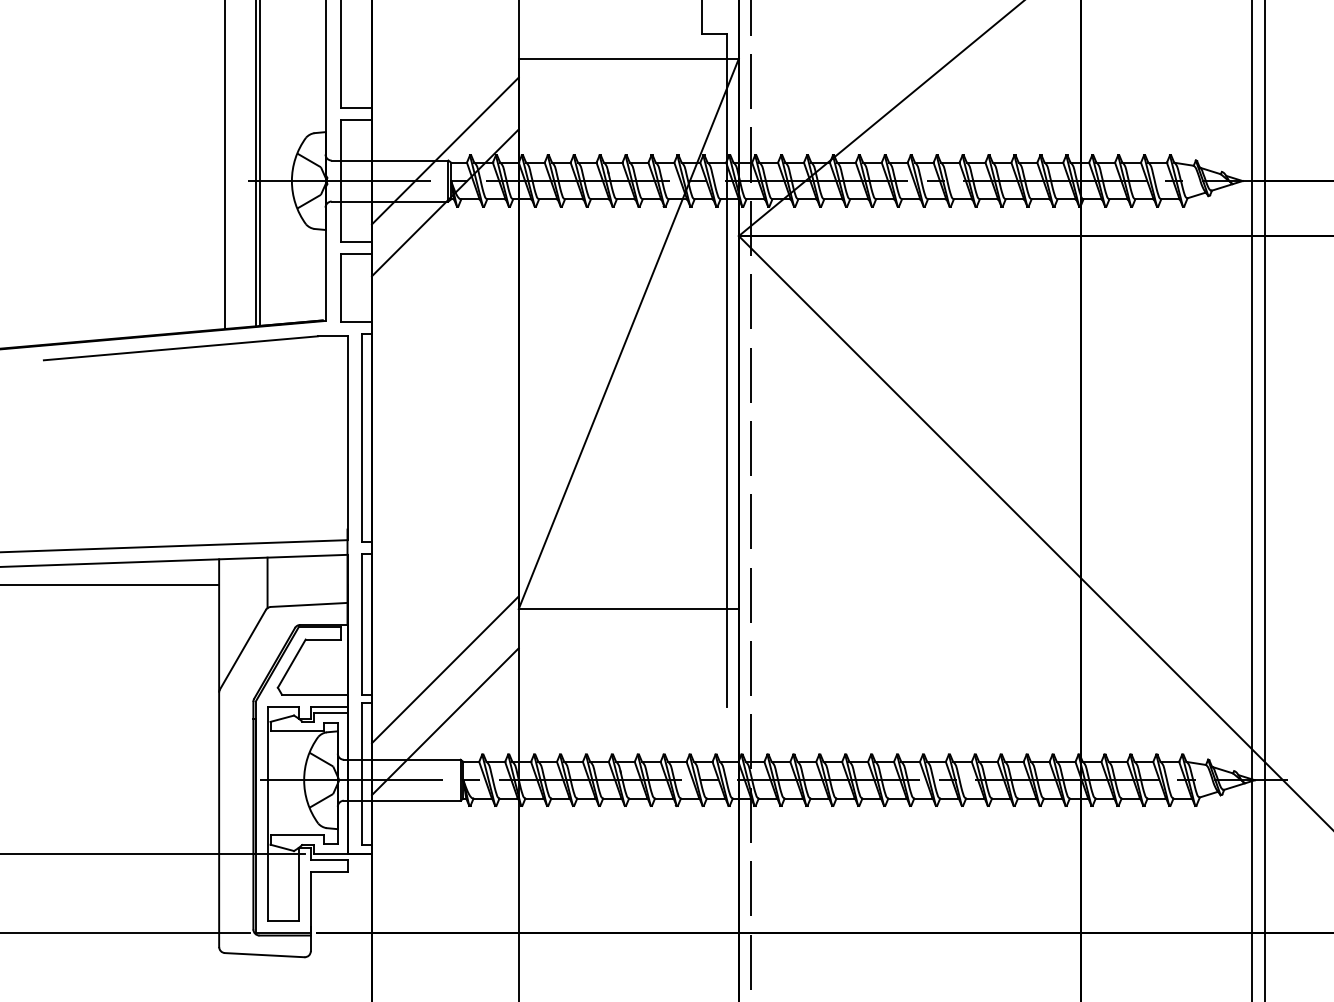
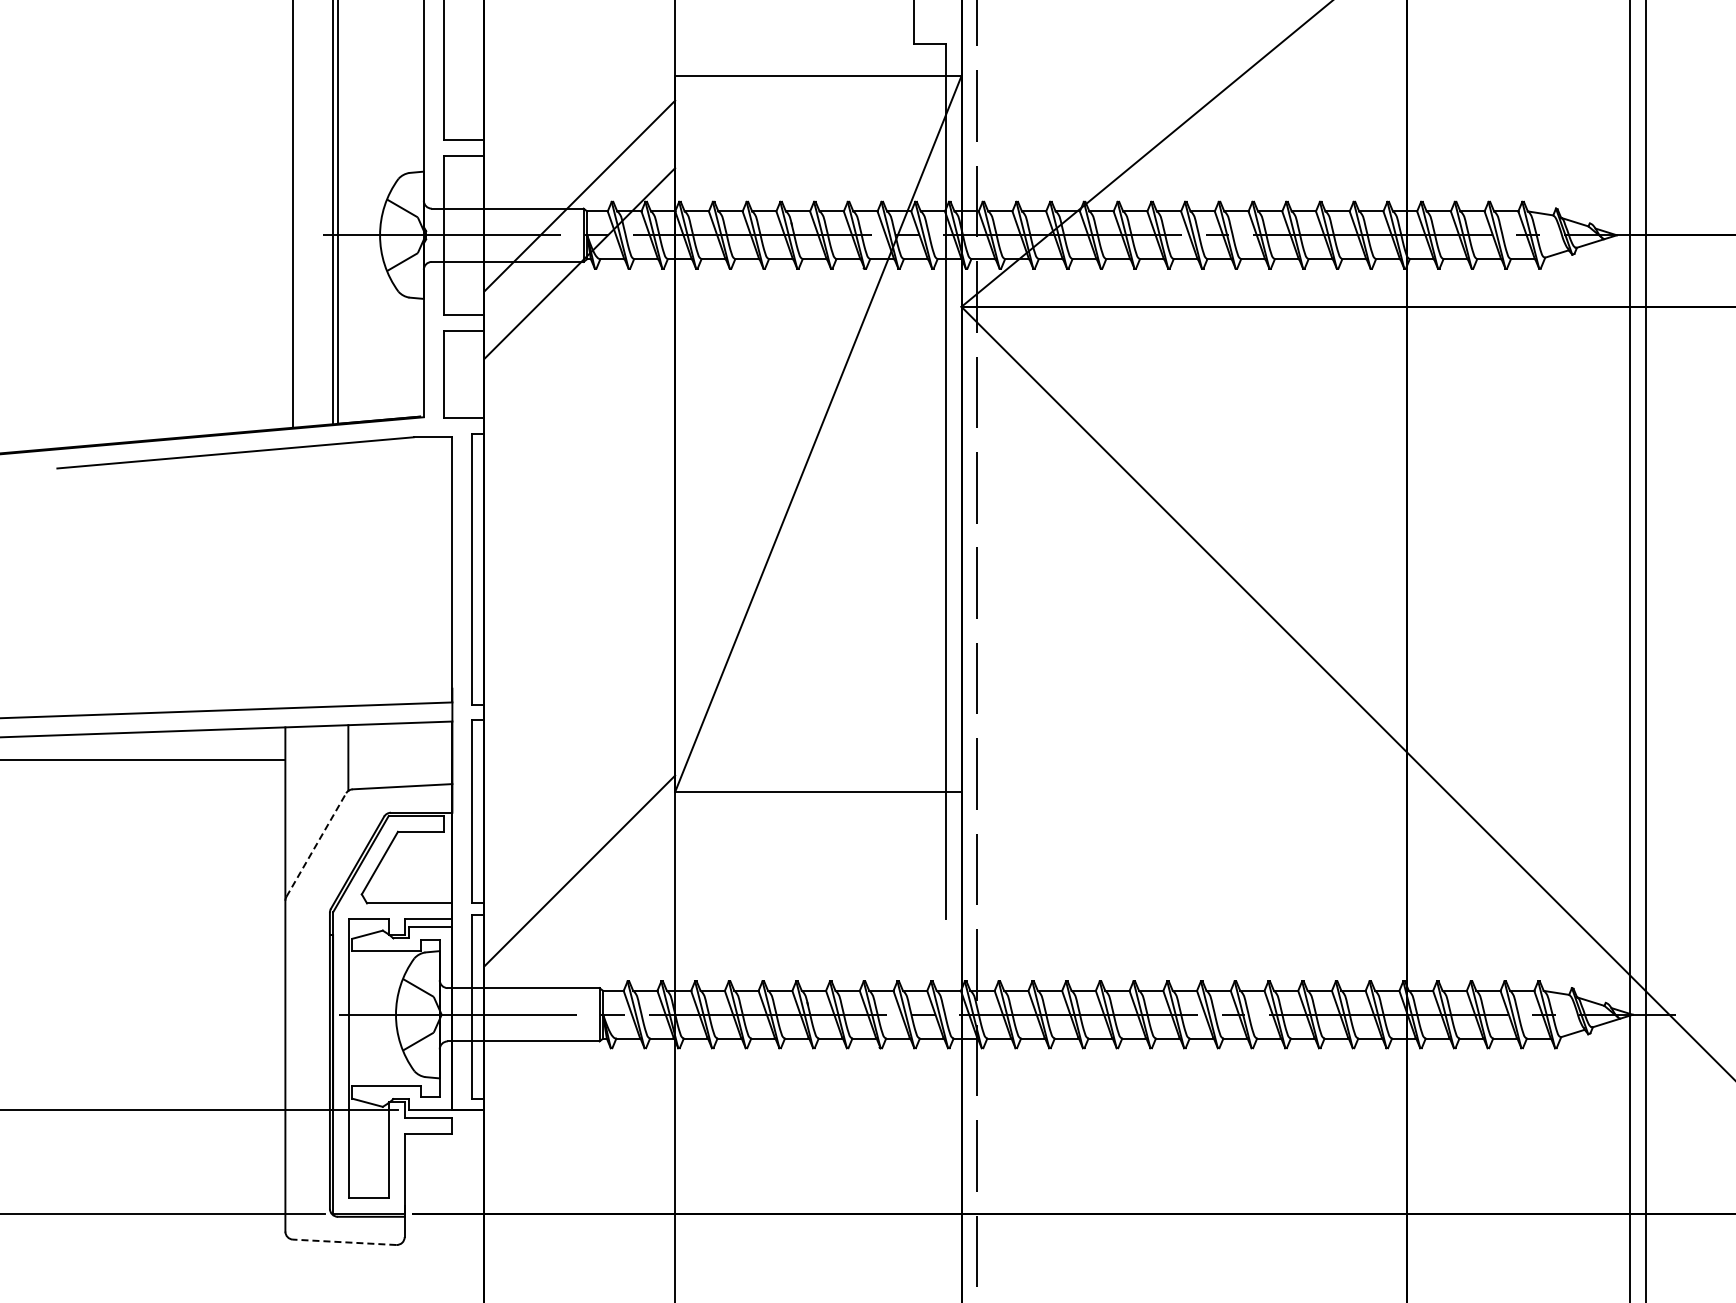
line: (243, 650) -> (316, 845), solid -> dashed
line: (445, 721) -> (579, 938), removed
line: (264, 955) -> (344, 1242), solid -> dashed

